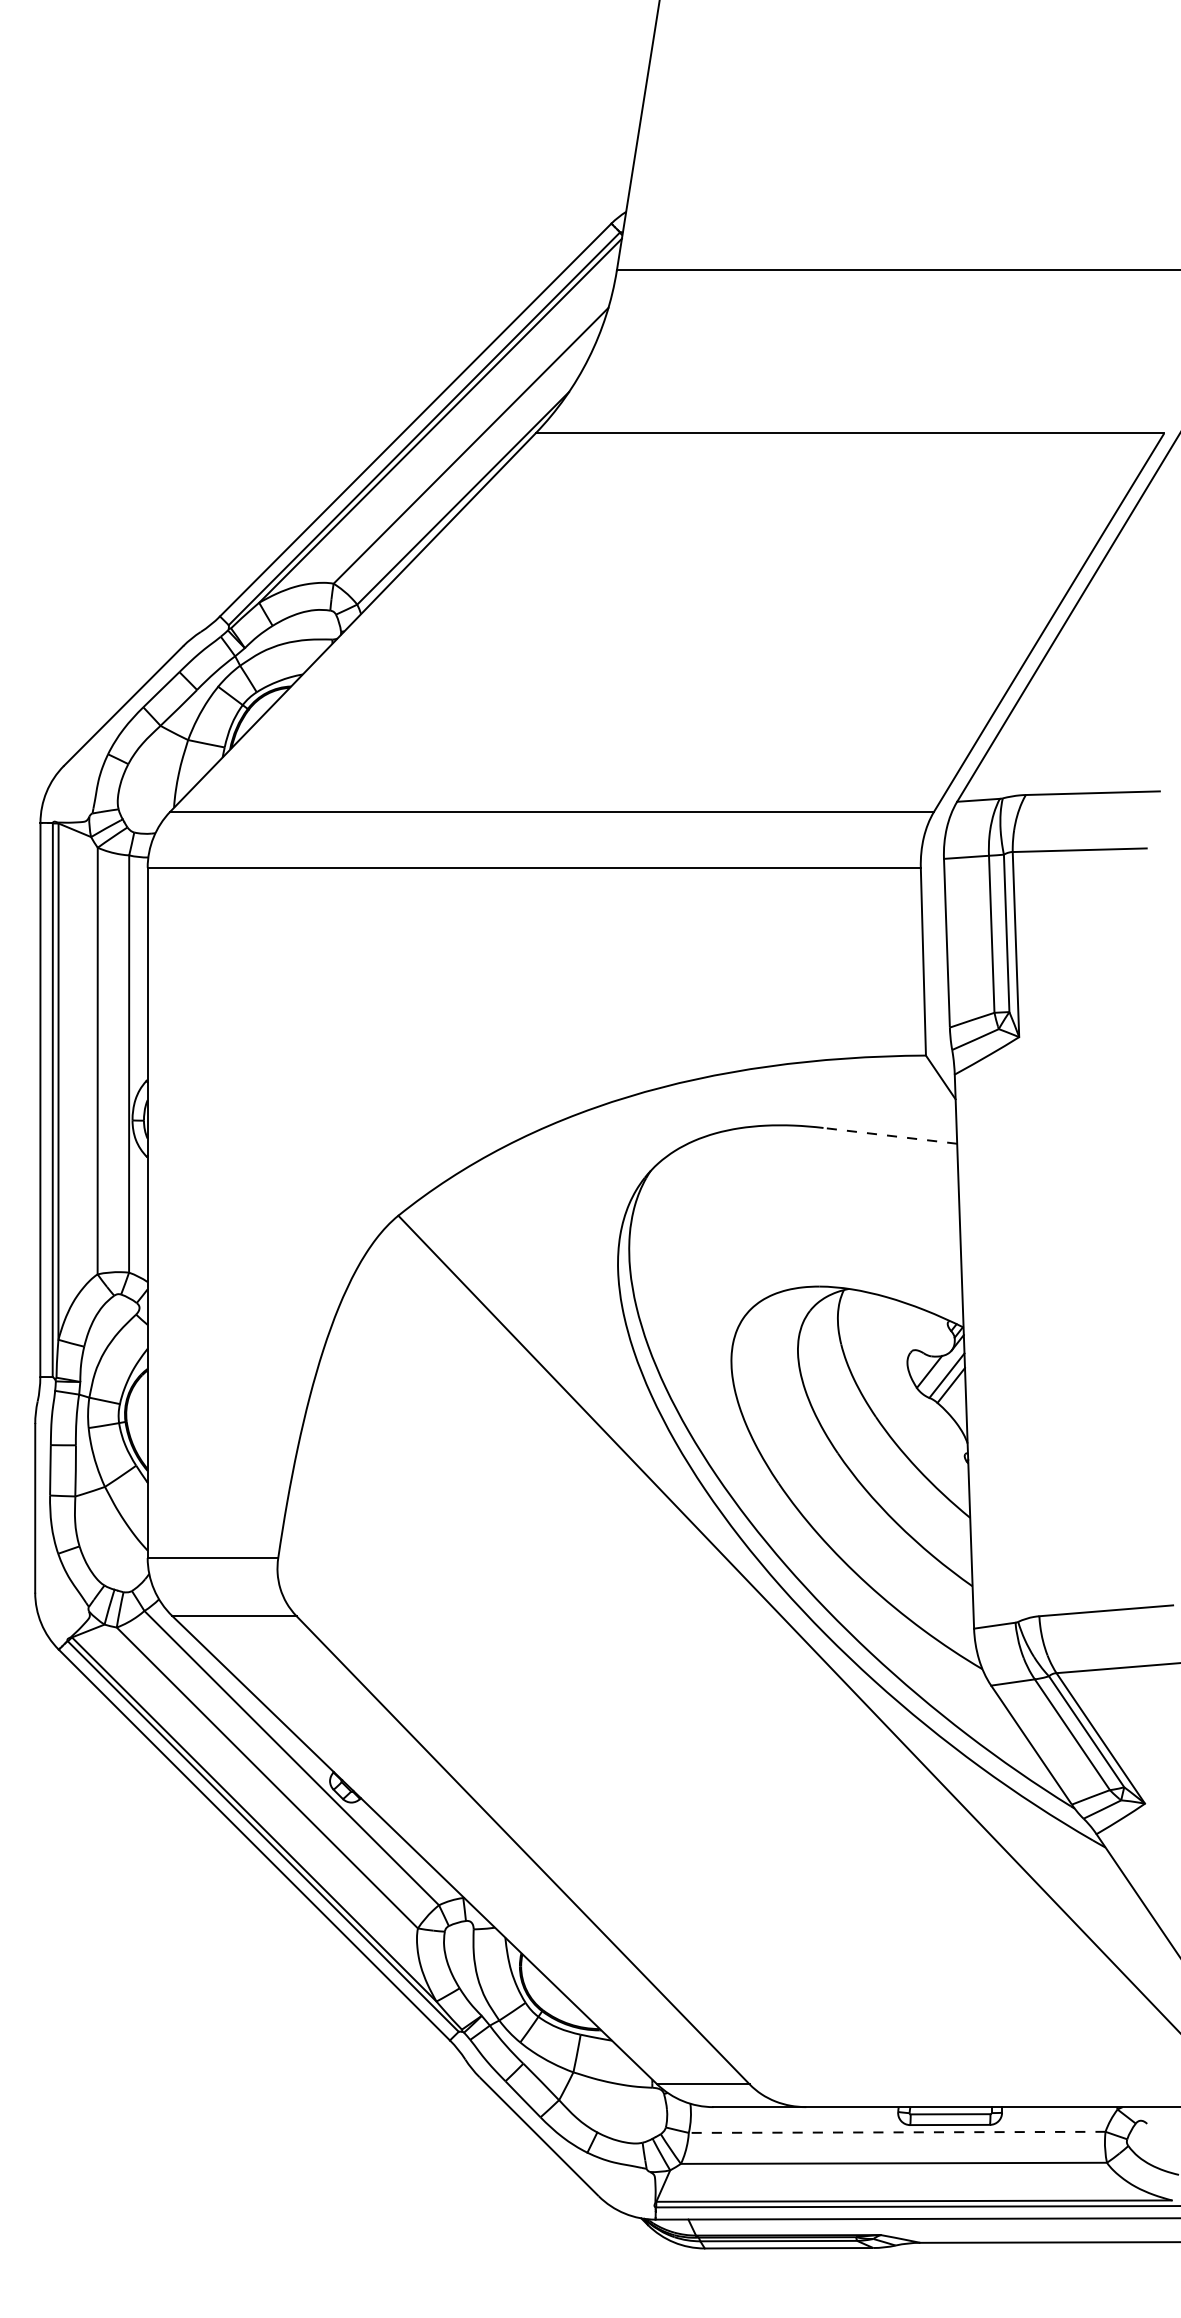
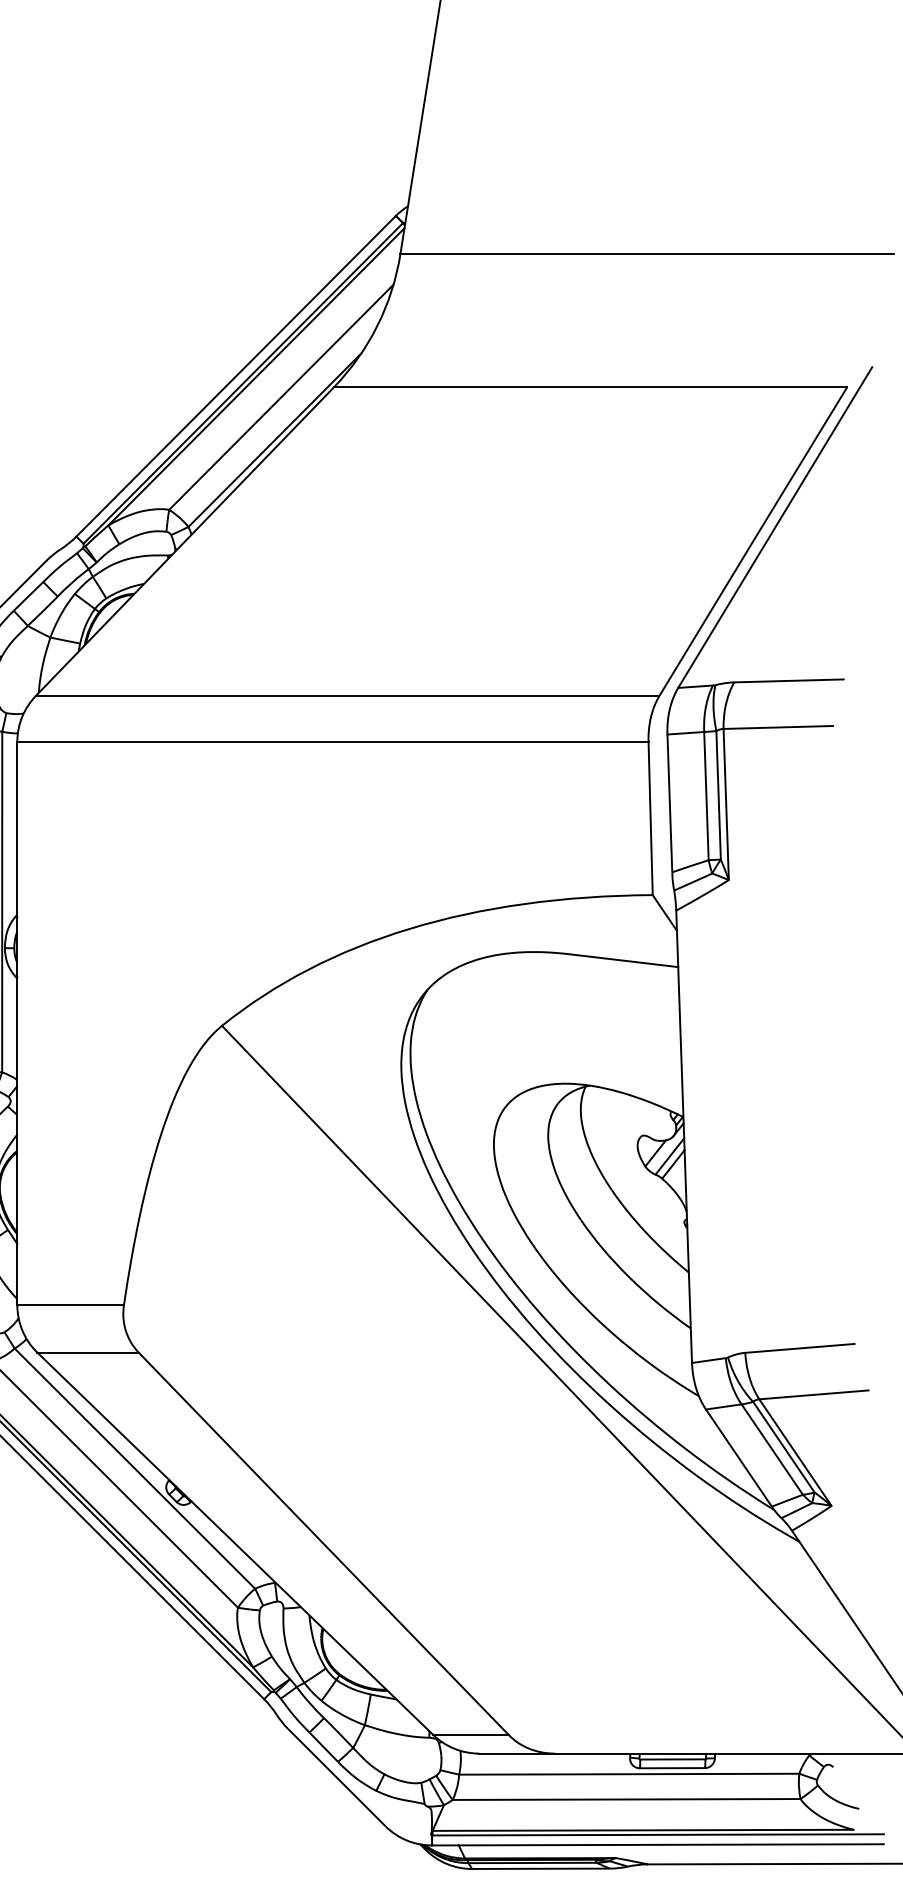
line: (889, 1135) -> (622, 960), dashed -> solid
line: (896, 2132) -> (628, 1774), dashed -> solid

